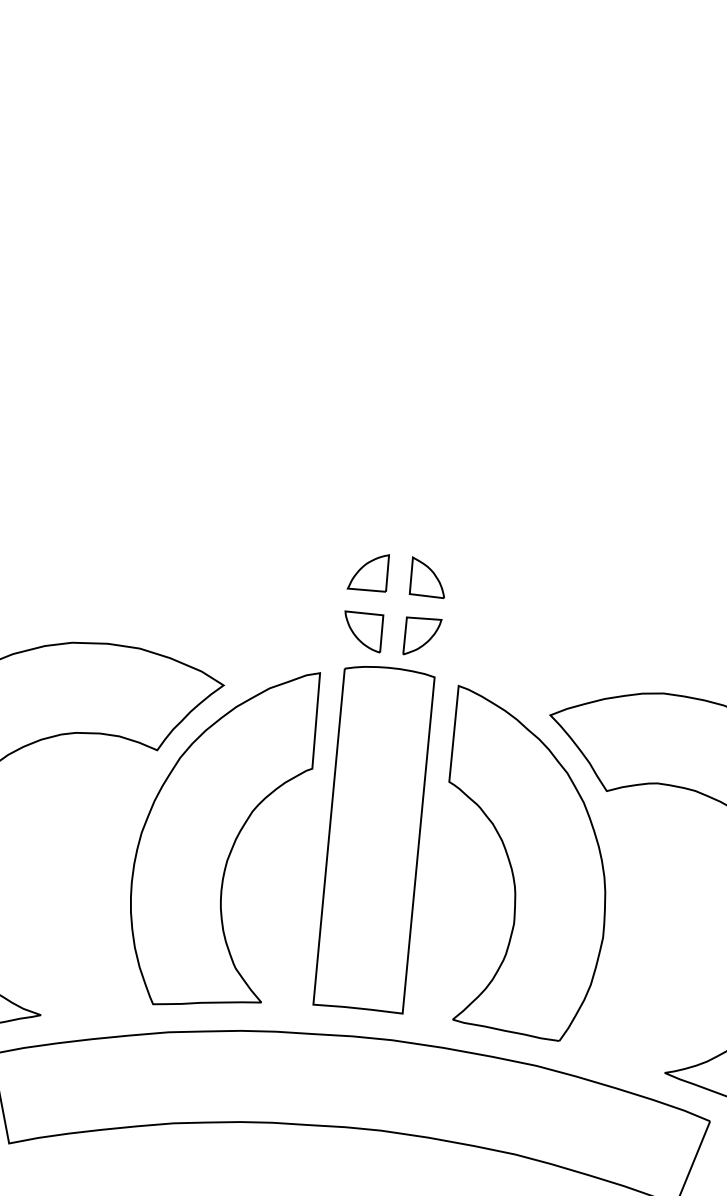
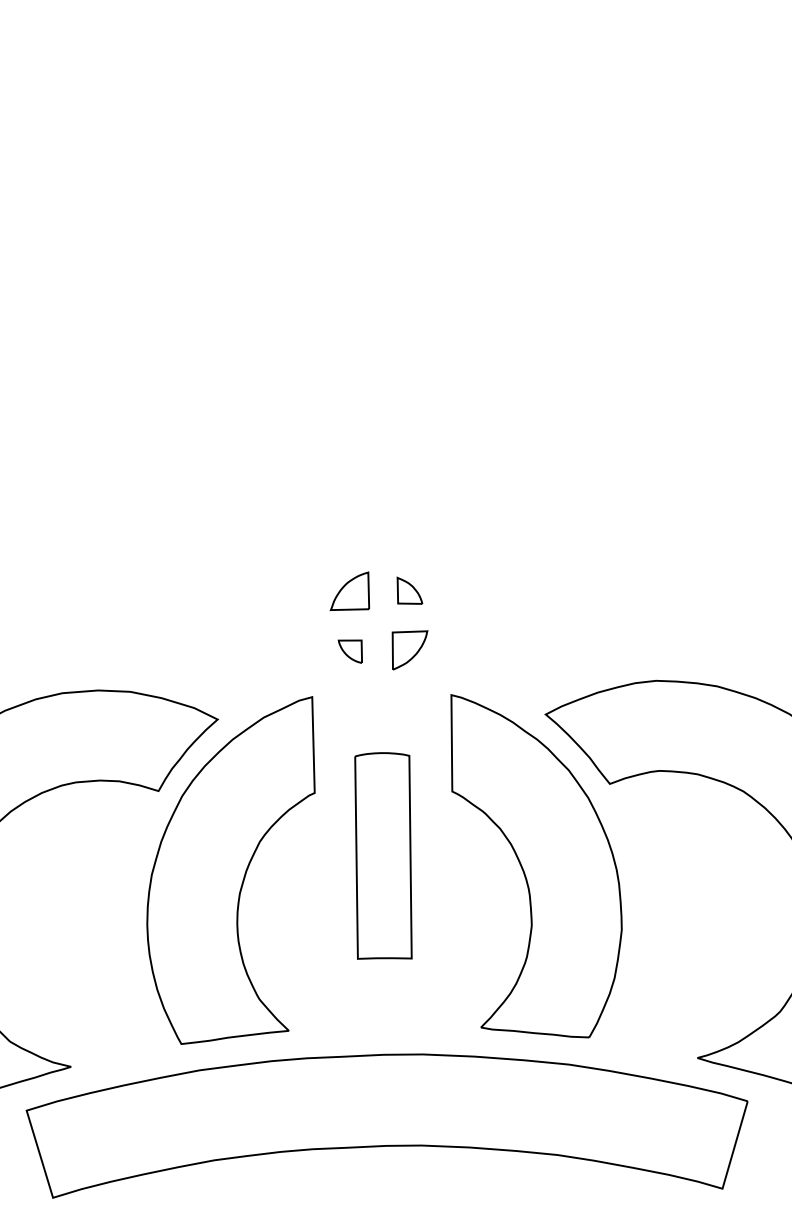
part: (428, 577) -> (409, 590), size x0.7
part: (362, 631) -> (350, 651), size x0.6
part: (374, 838) -> (383, 855), size x0.6

